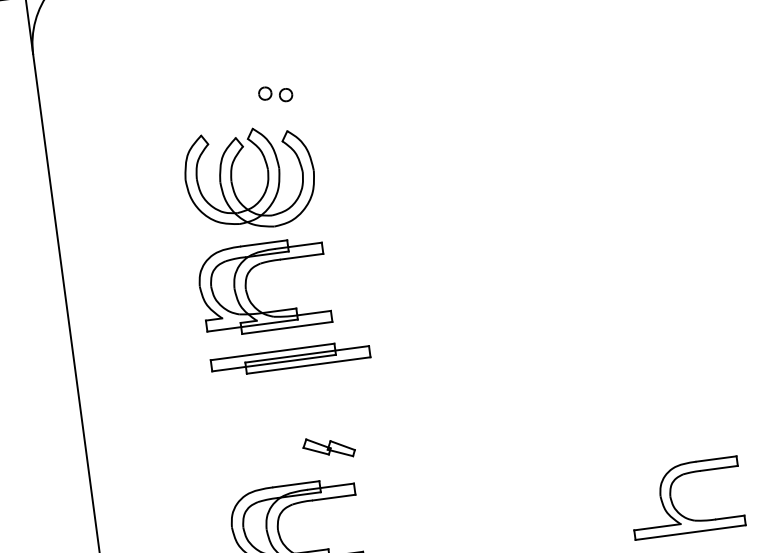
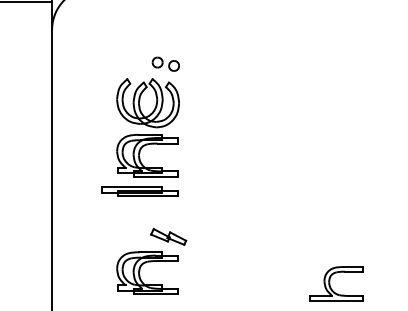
part: (274, 93) -> (165, 63), size x1.67
part: (289, 358) -> (139, 191), moved
part: (328, 447) -> (168, 236), size x1.43

